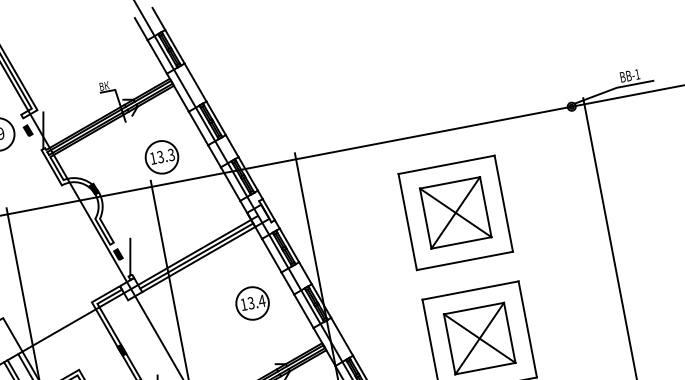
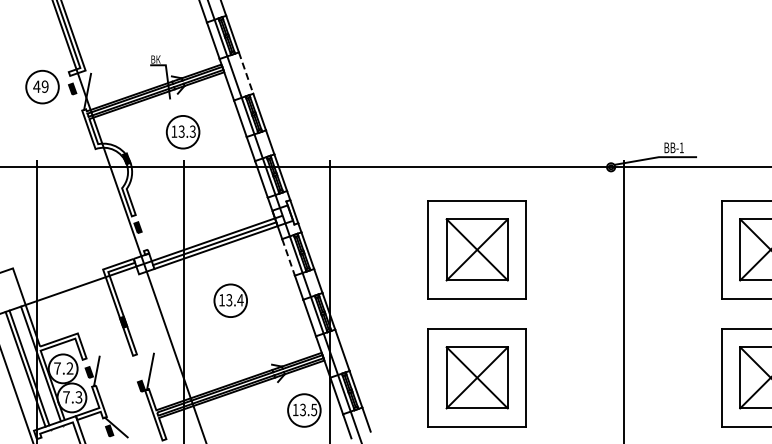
line: (196, 82) -> (246, 73), solid -> dashed
part: (161, 157) -> (182, 132), moved
line: (271, 255) -> (288, 257), solid -> dashed
line: (129, 257) -> (148, 232), removed
part: (252, 303) -> (230, 300), moved

